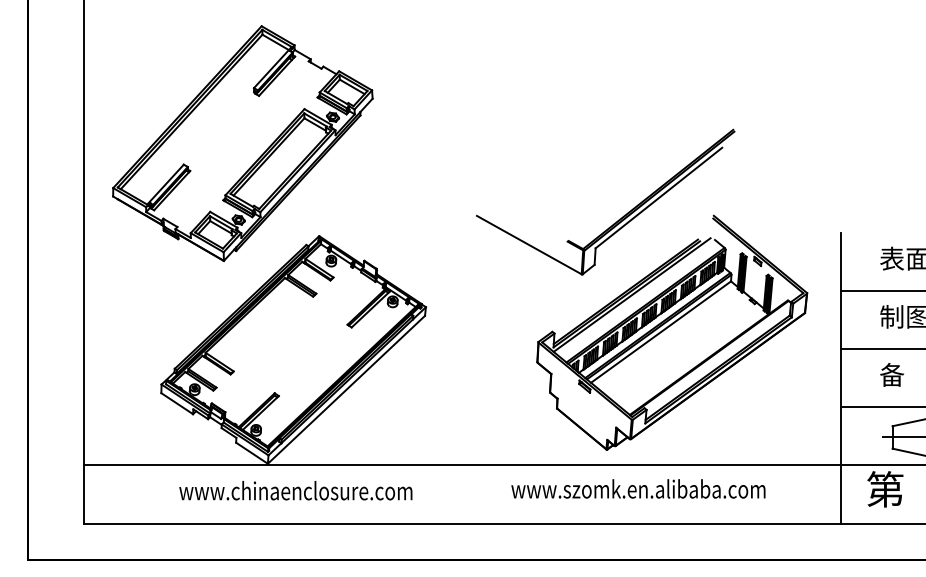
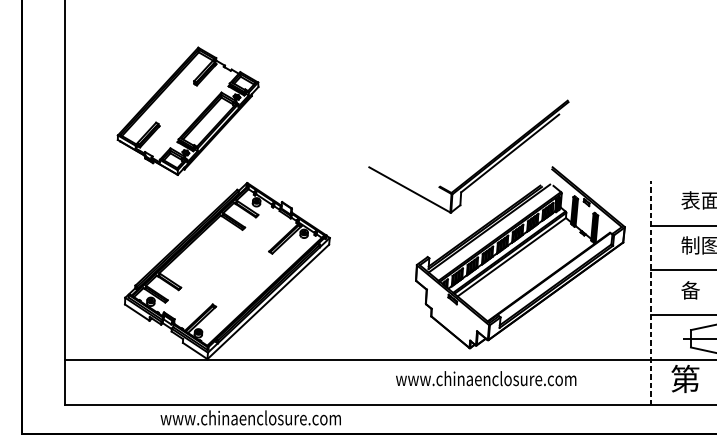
part: (242, 143) -> (187, 111), size x0.7
line: (841, 377) -> (651, 292), solid -> dashed
text: (664, 488) -> (514, 378), www.szomk.en.alibaba.com -> www.chinaenclosure.com
text: (295, 490) -> (250, 417), moved

